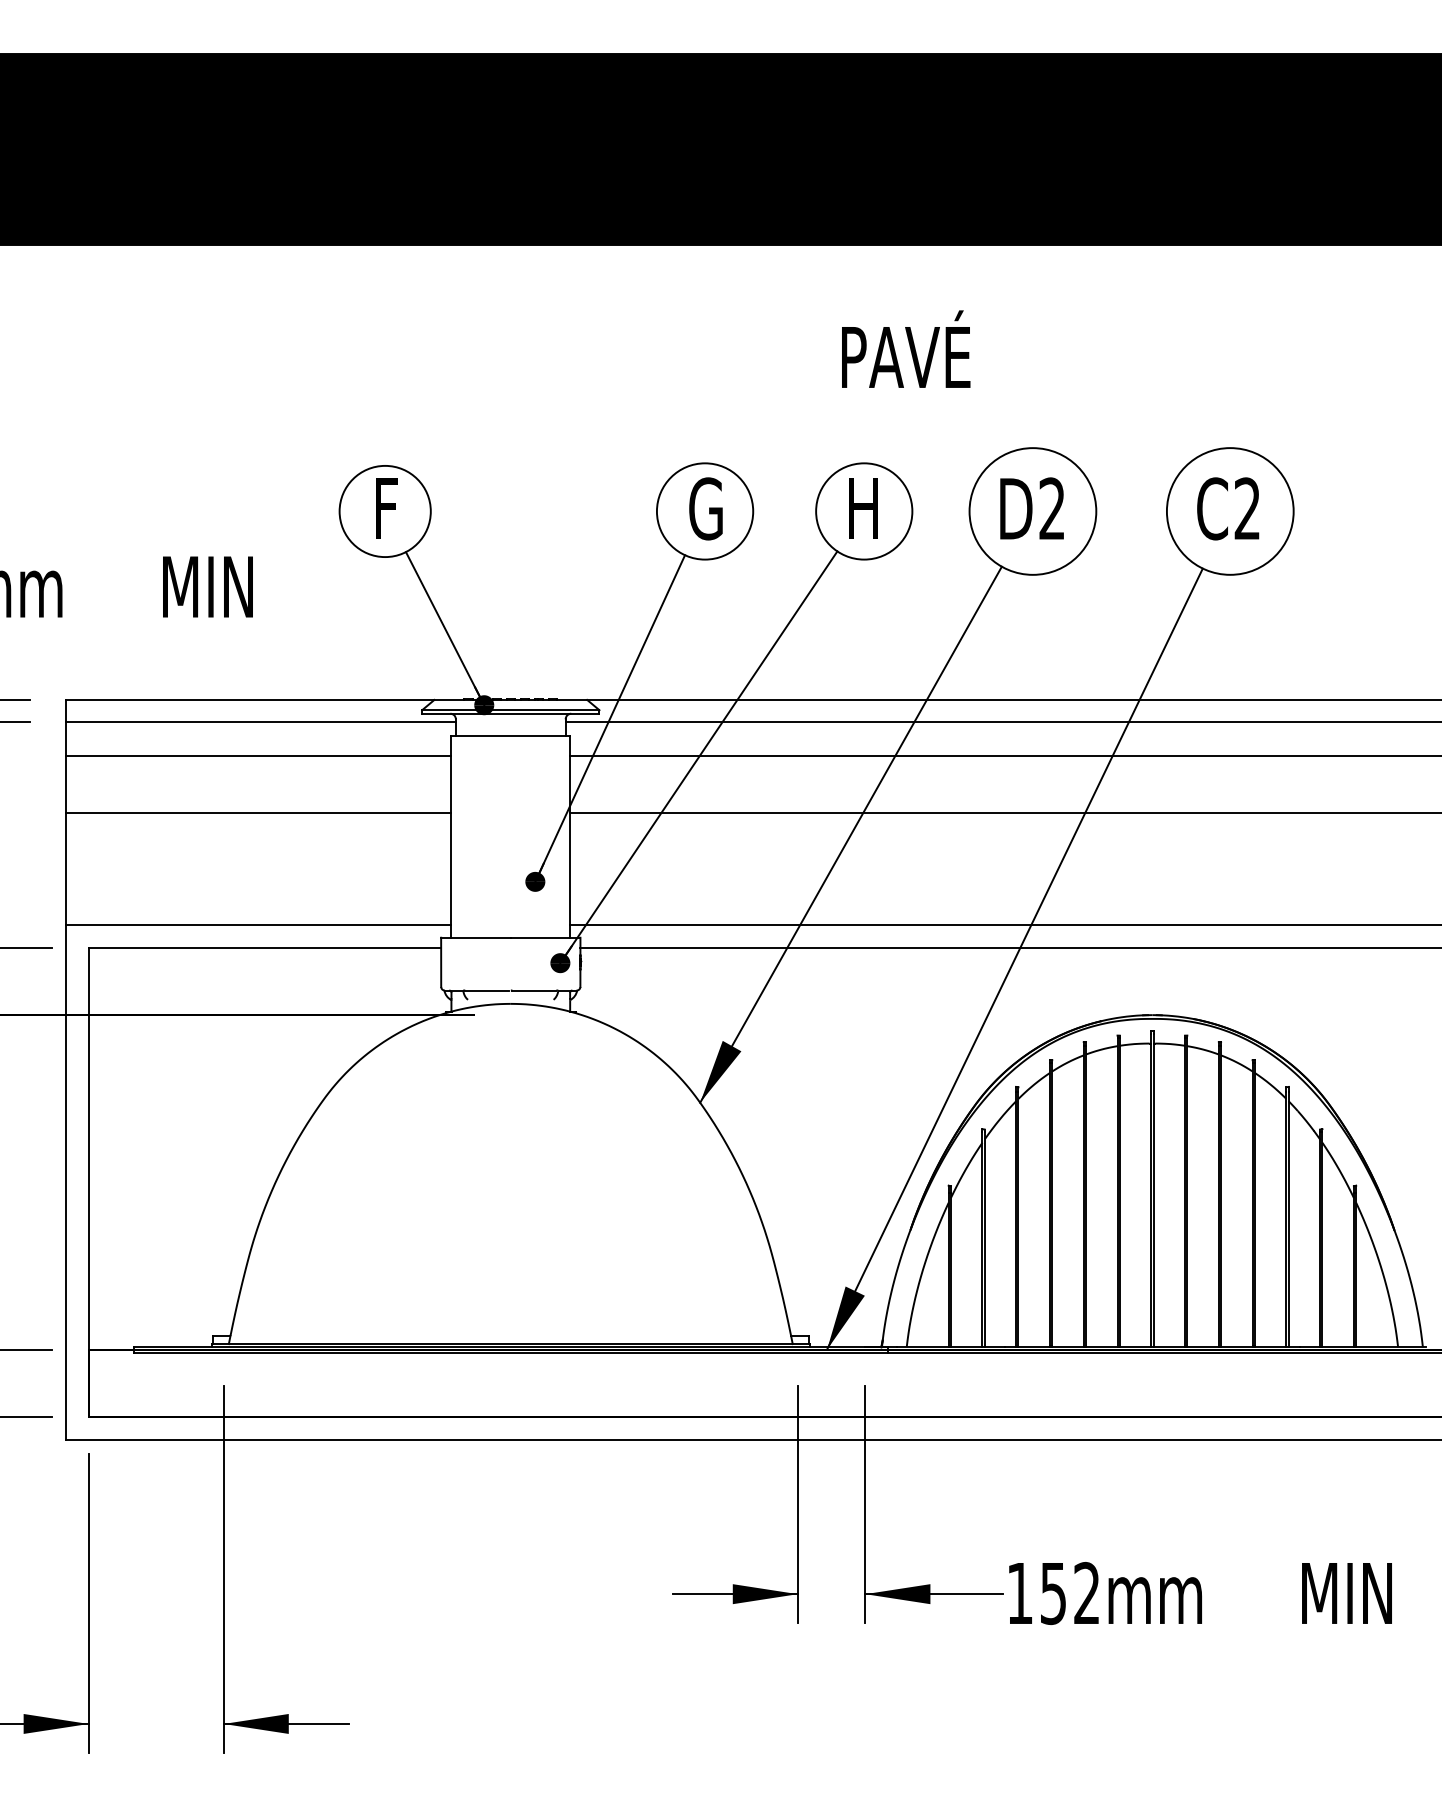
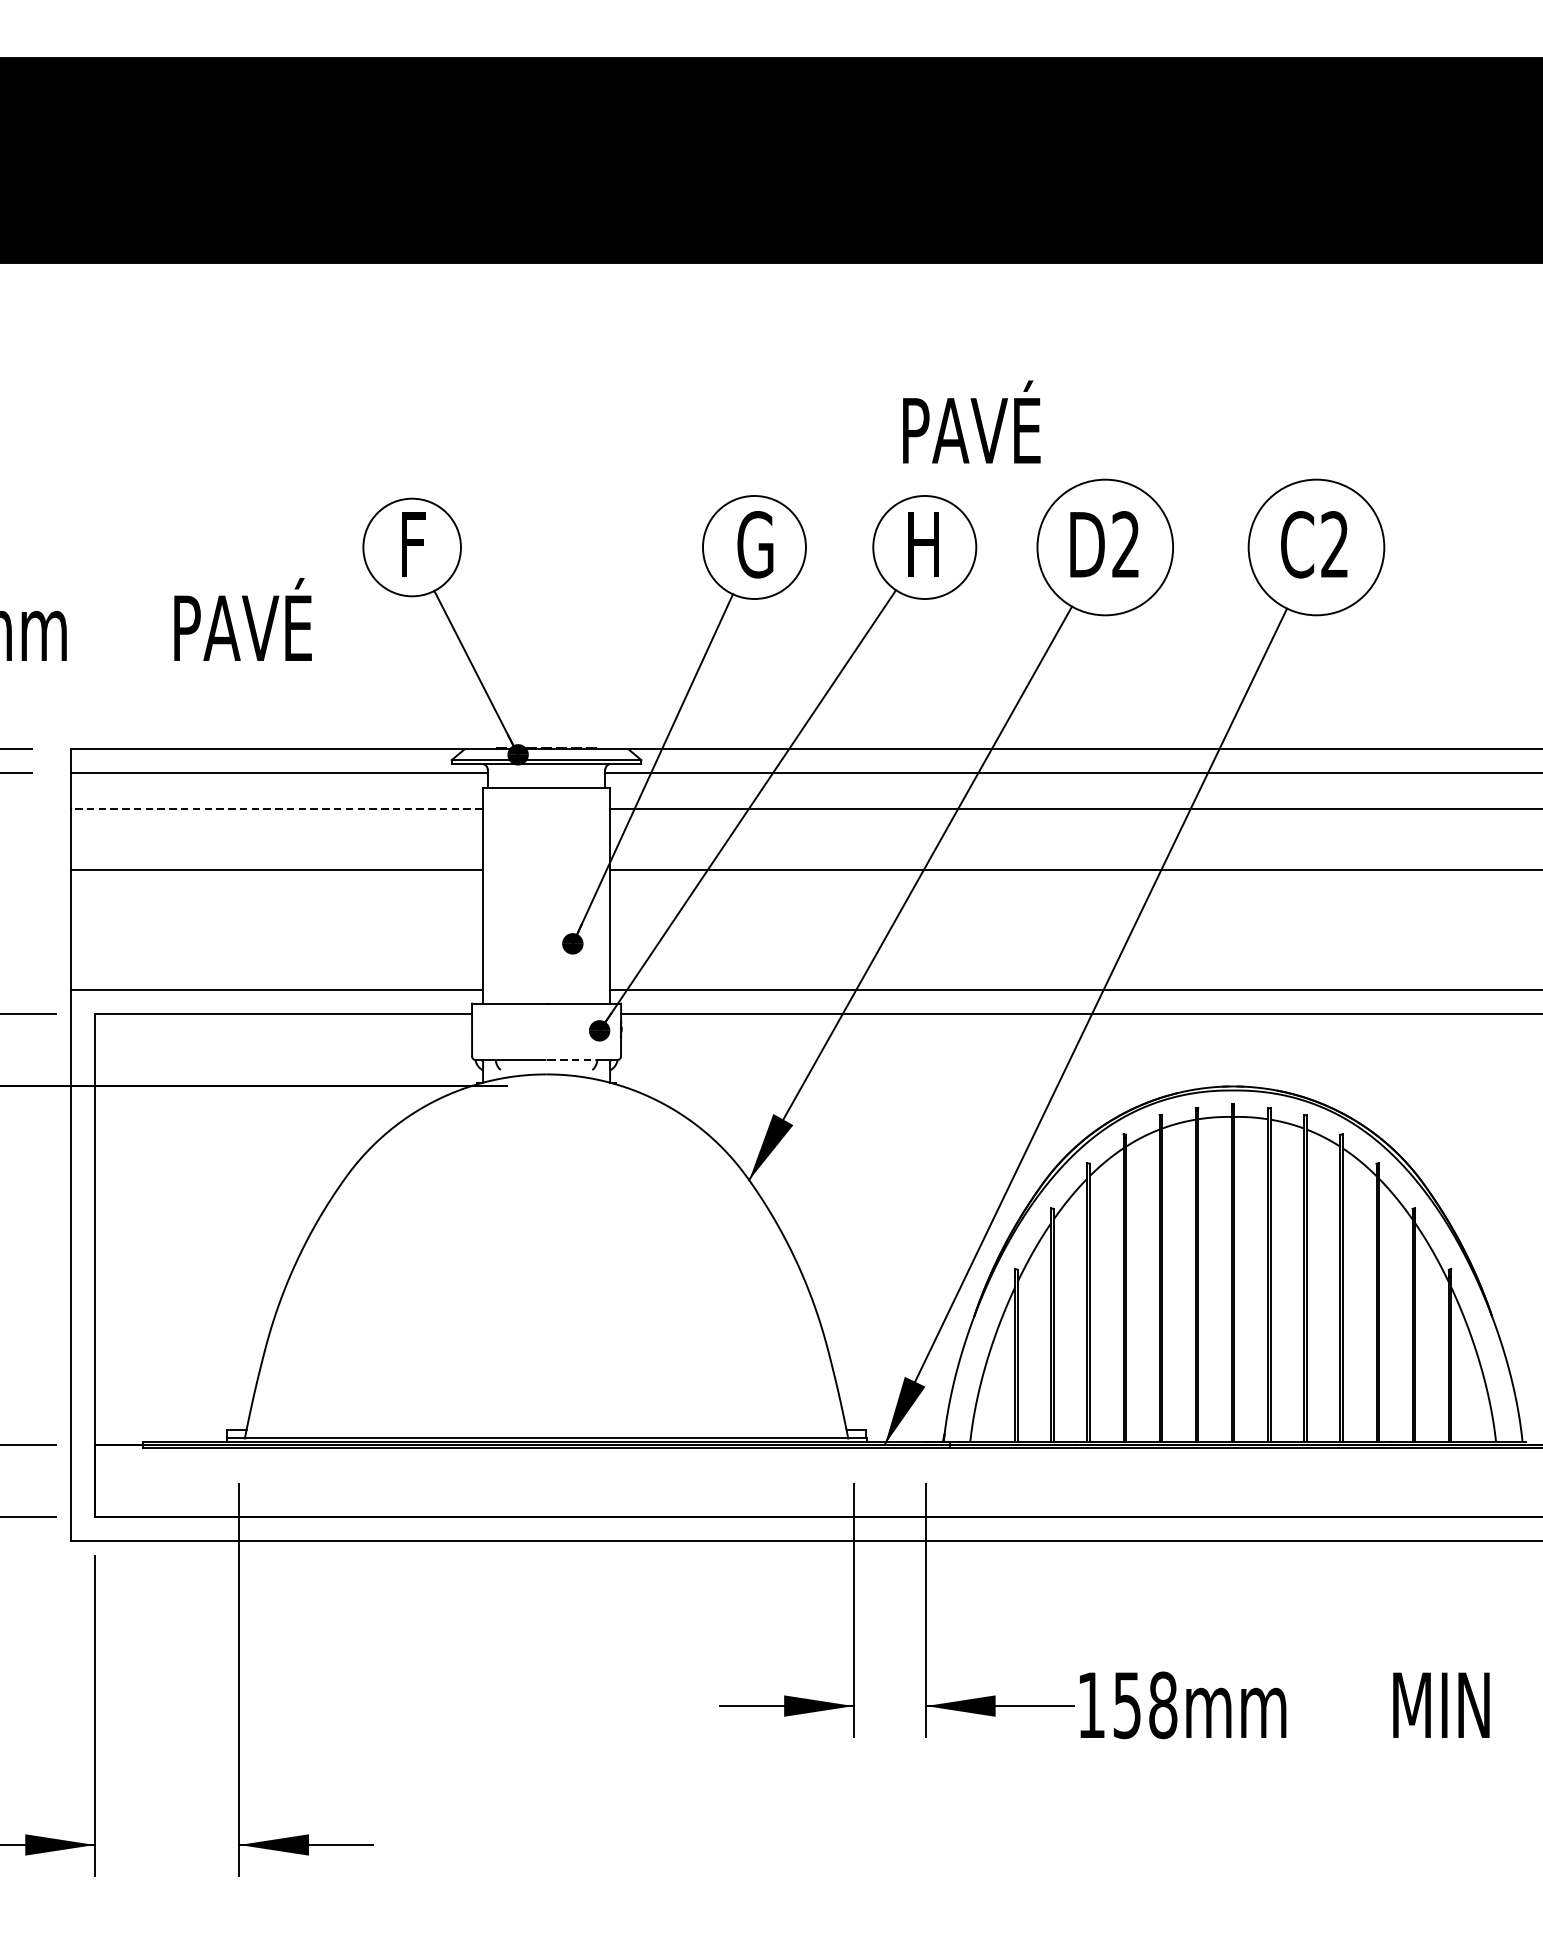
text: (906, 348) -> (972, 421), moved
text: (229, 578) -> (245, 619), MIN -> PAVÉ
line: (258, 756) -> (276, 809), solid -> dashed
line: (534, 990) -> (571, 1060), solid -> dashed
text: (1087, 1593) -> (1163, 1705), 152mm -> 158mm

